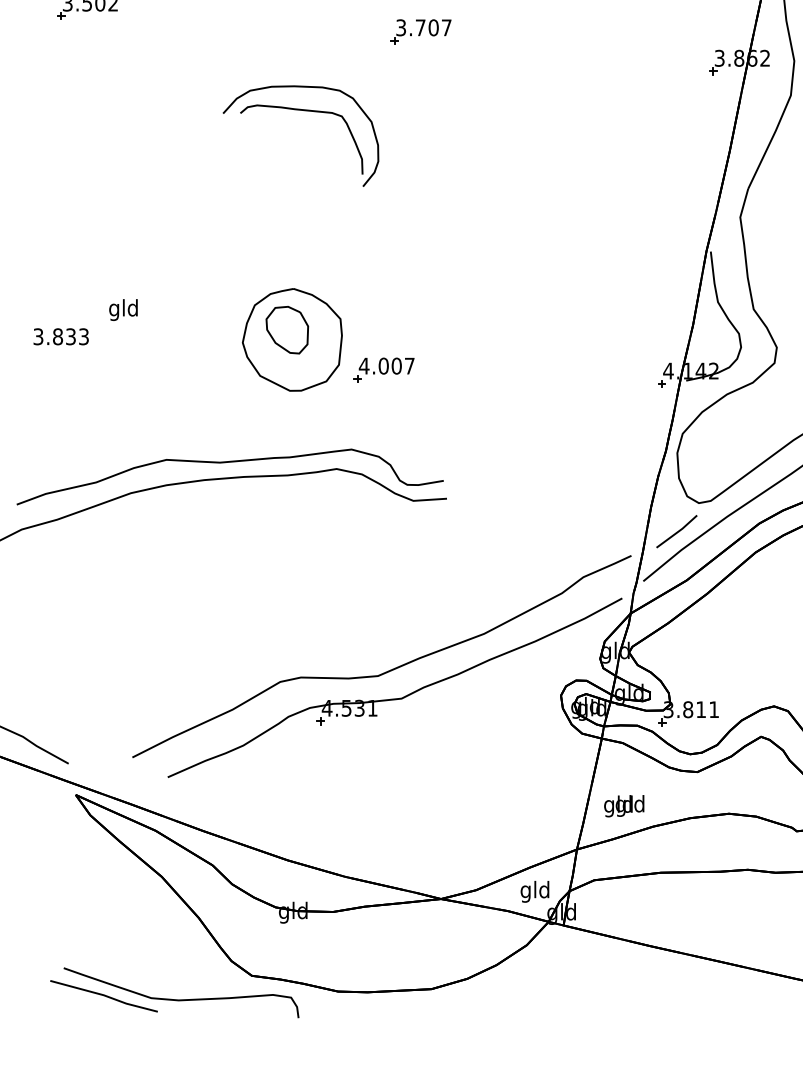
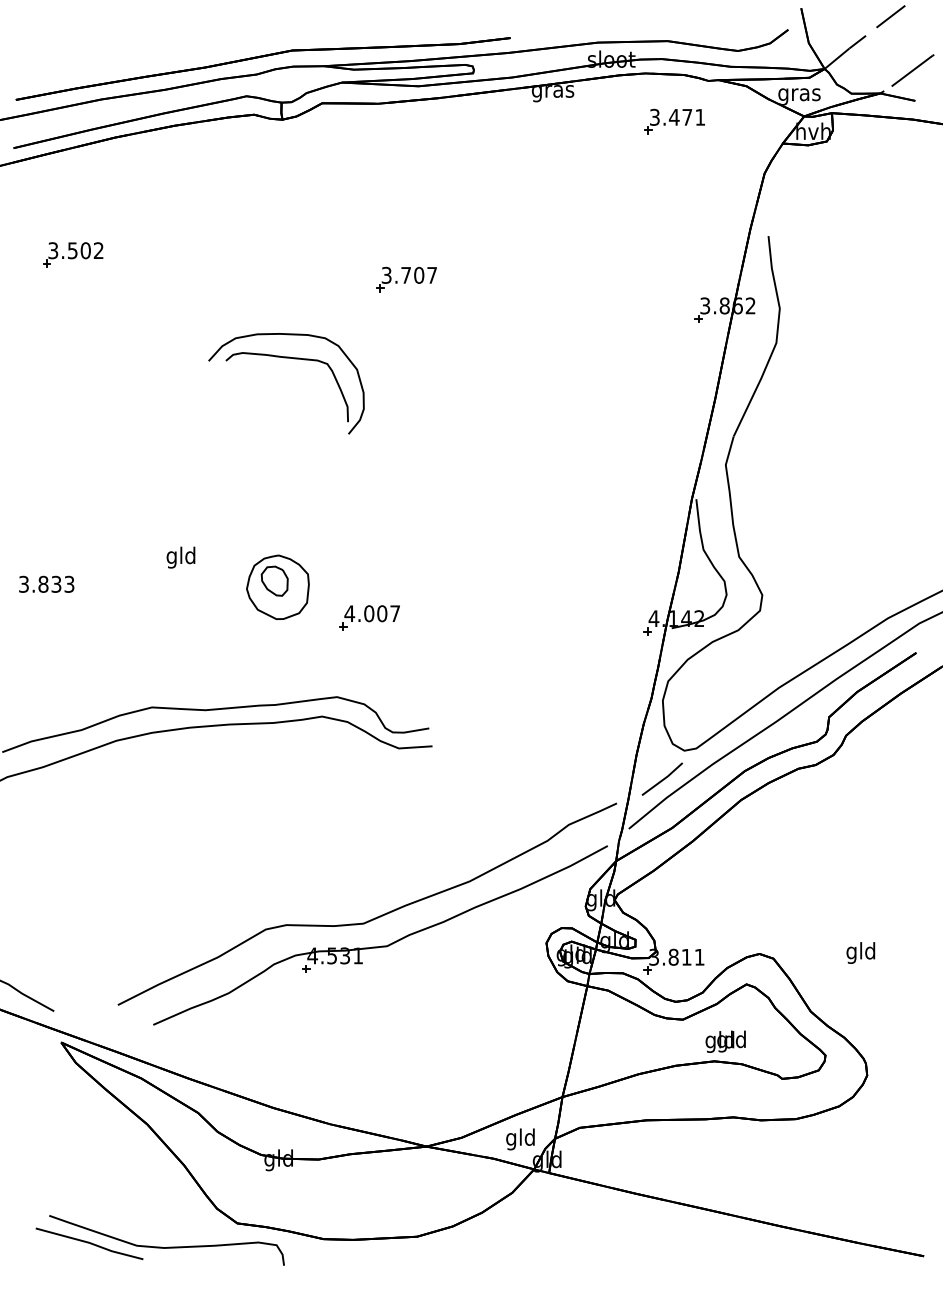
text: (123, 309) -> (180, 557), moved
part: (292, 338) -> (277, 586), size x0.62
text: (624, 805) -> (725, 1041), moved

